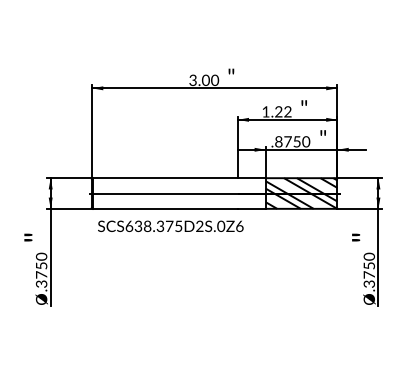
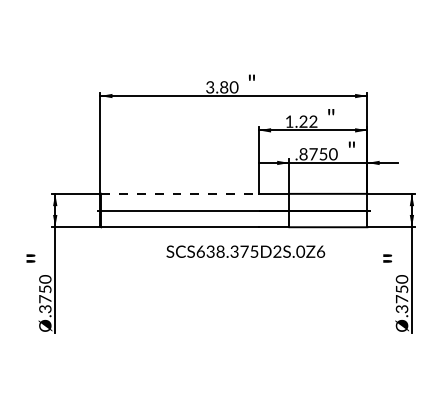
text: (205, 80) -> (223, 87), 3.00 -> 3.80
line: (165, 178) -> (180, 194), solid -> dashed
hatch: (301, 193) -> (328, 210), removed
text: (170, 225) -> (245, 250), moved

